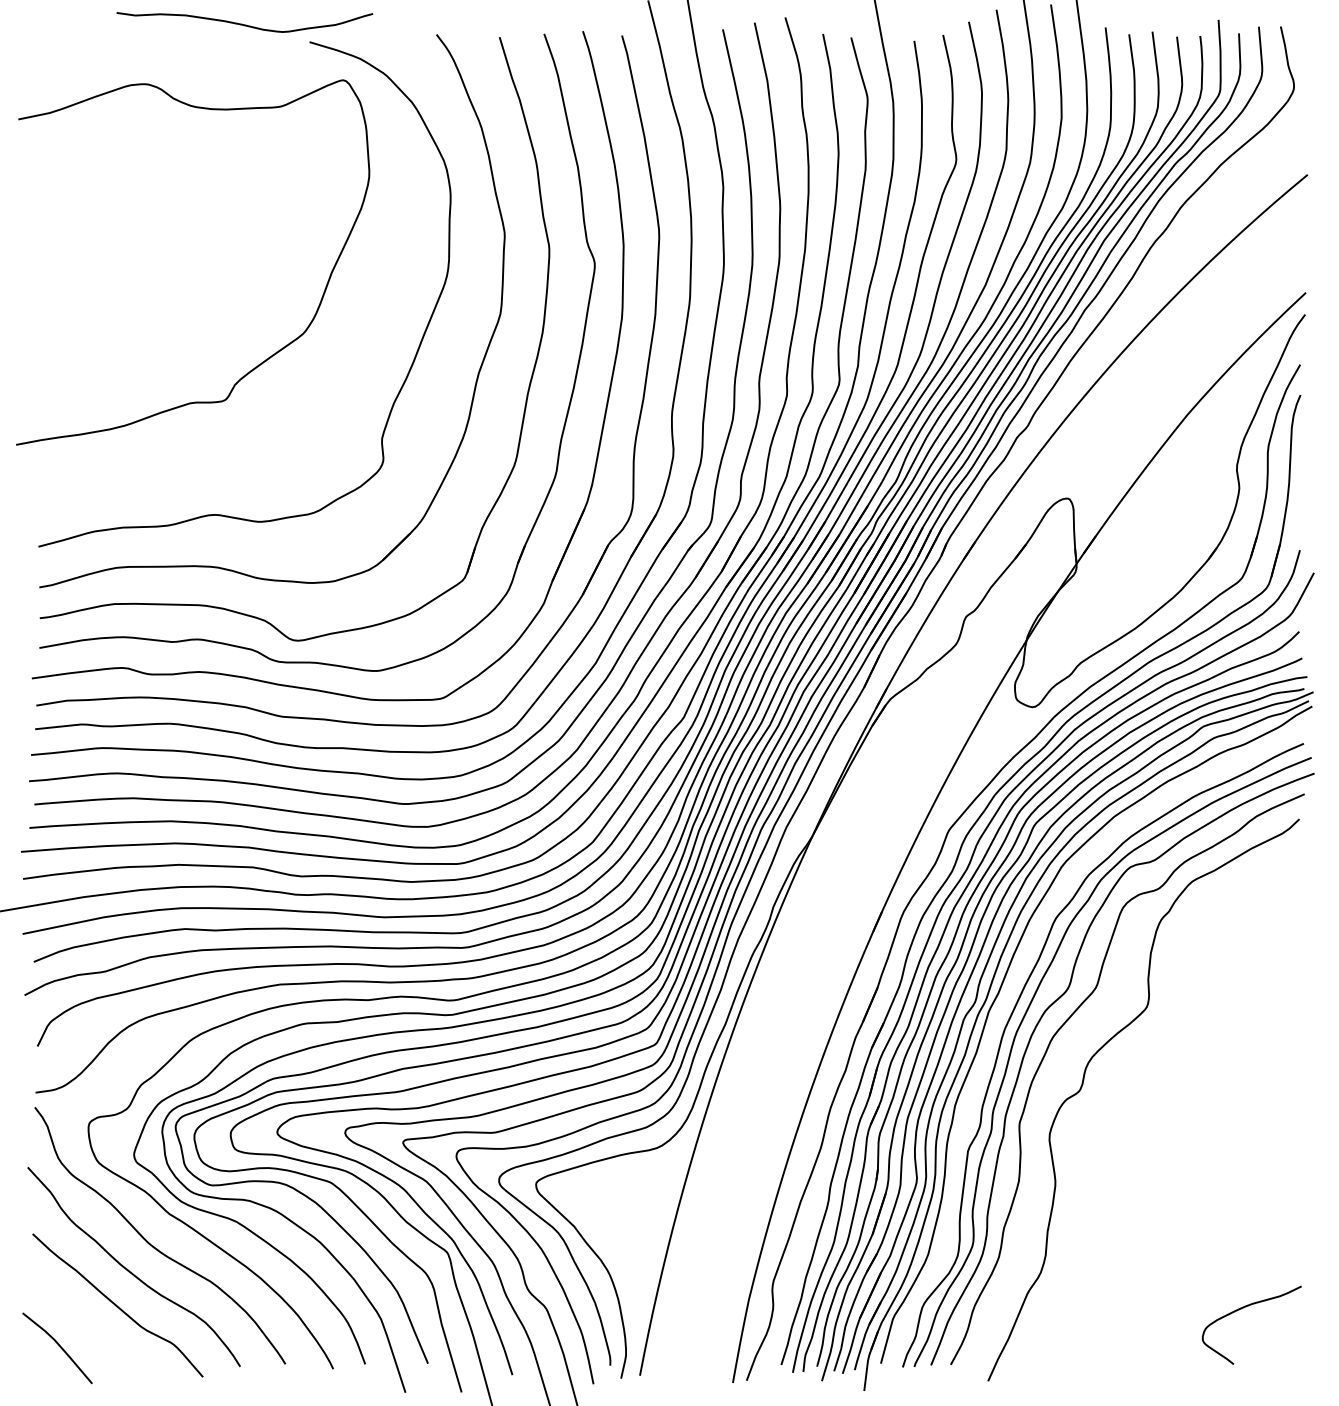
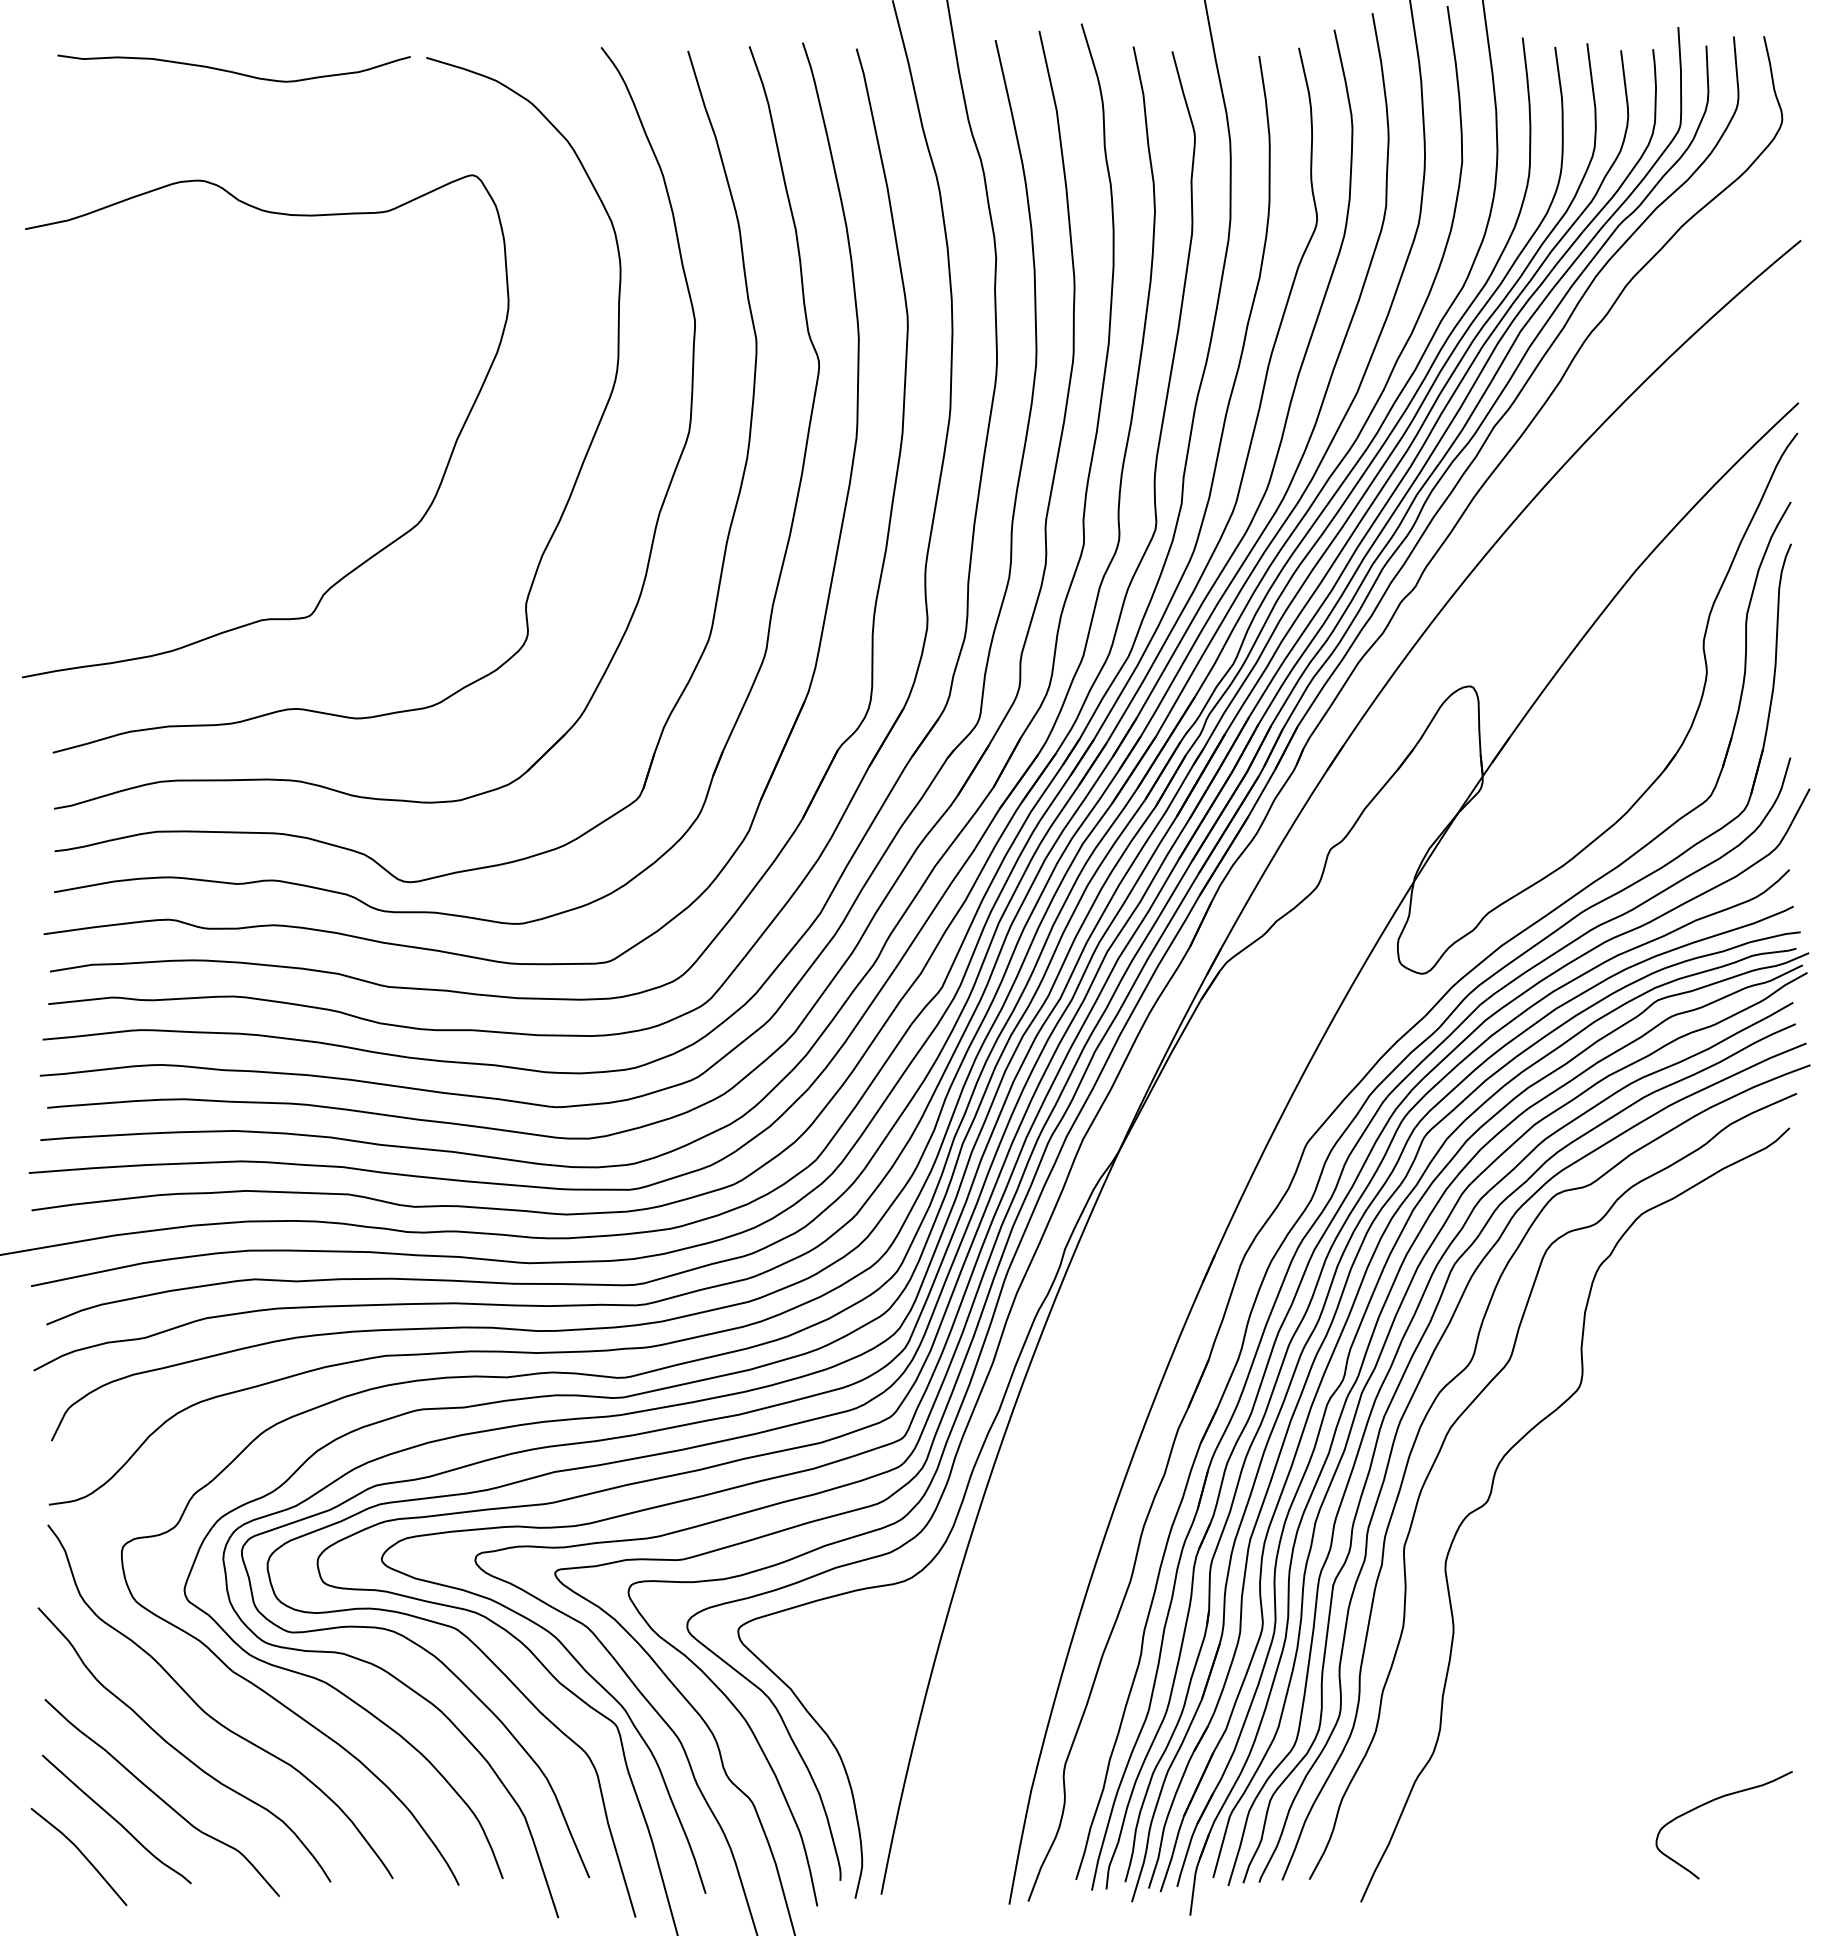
curve: (244, 24) -> (233, 71), moved
curve: (261, 362) -> (359, 564), moved
curve: (1006, 1002) -> (1385, 1380), added
curve: (84, 1321) -> (116, 1819), added

